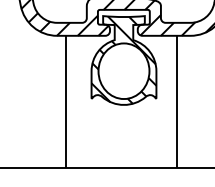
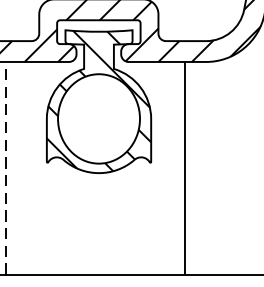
line: (65, 101) -> (4, 167), solid -> dashed

